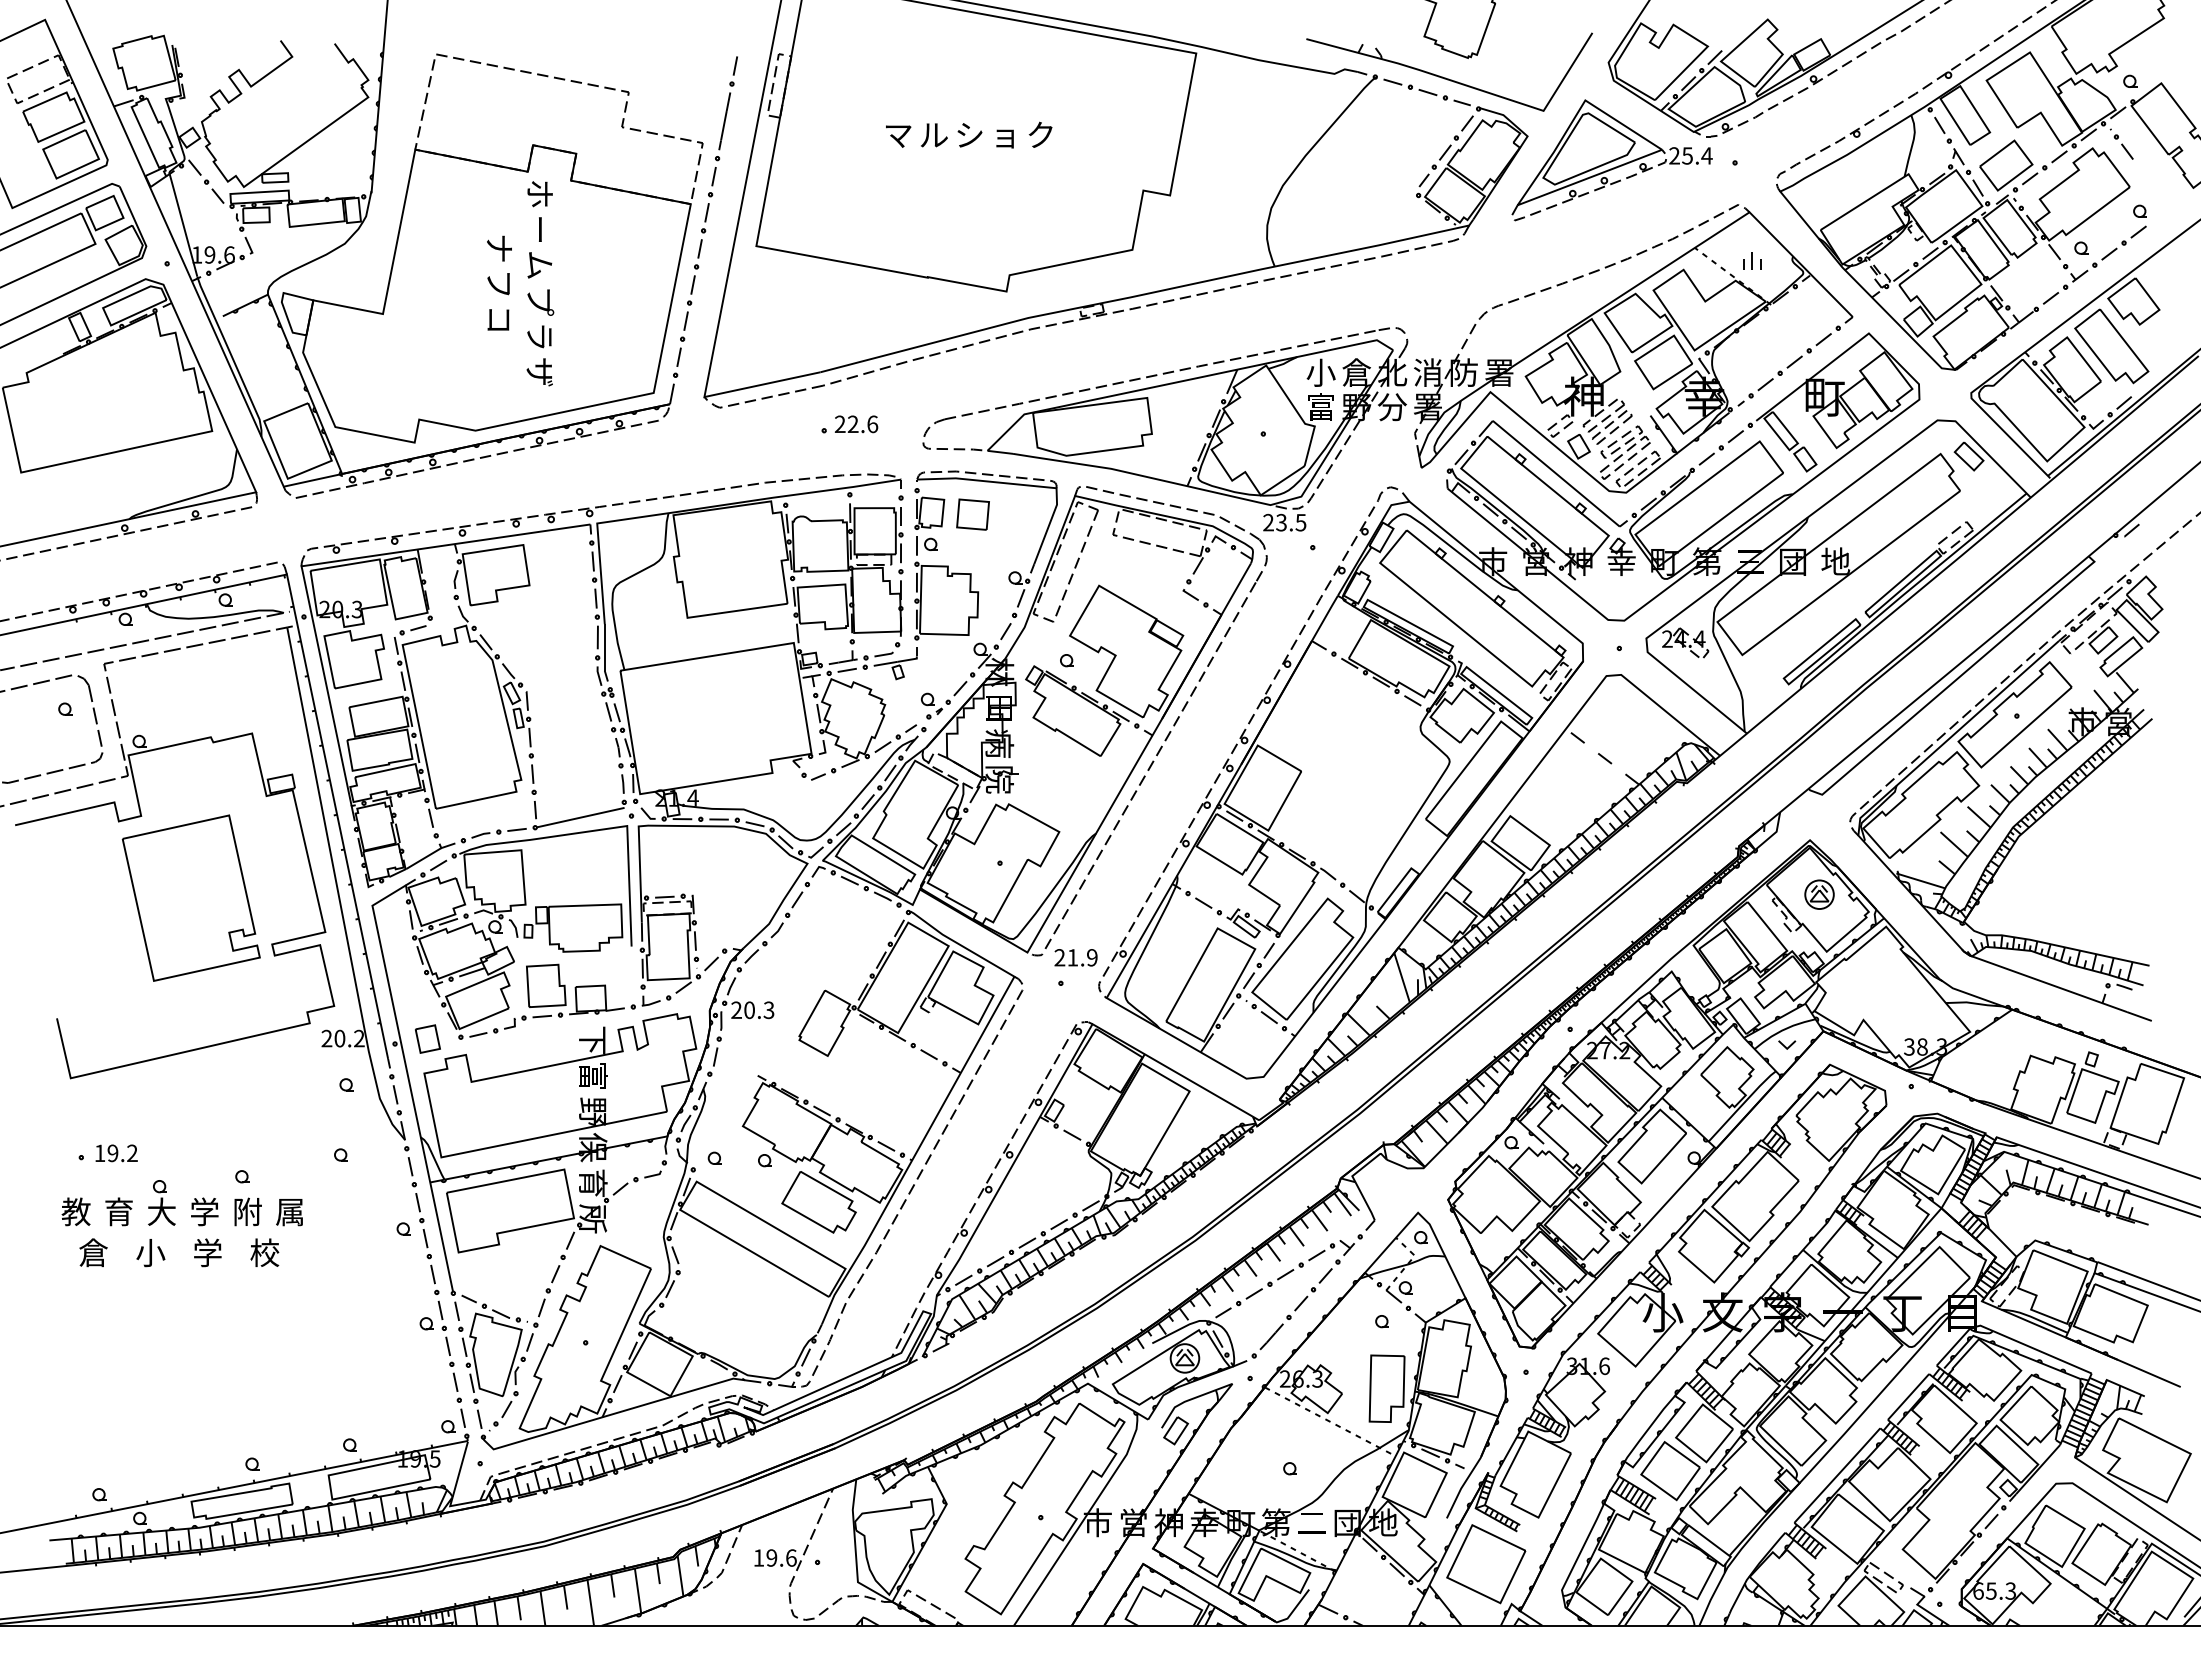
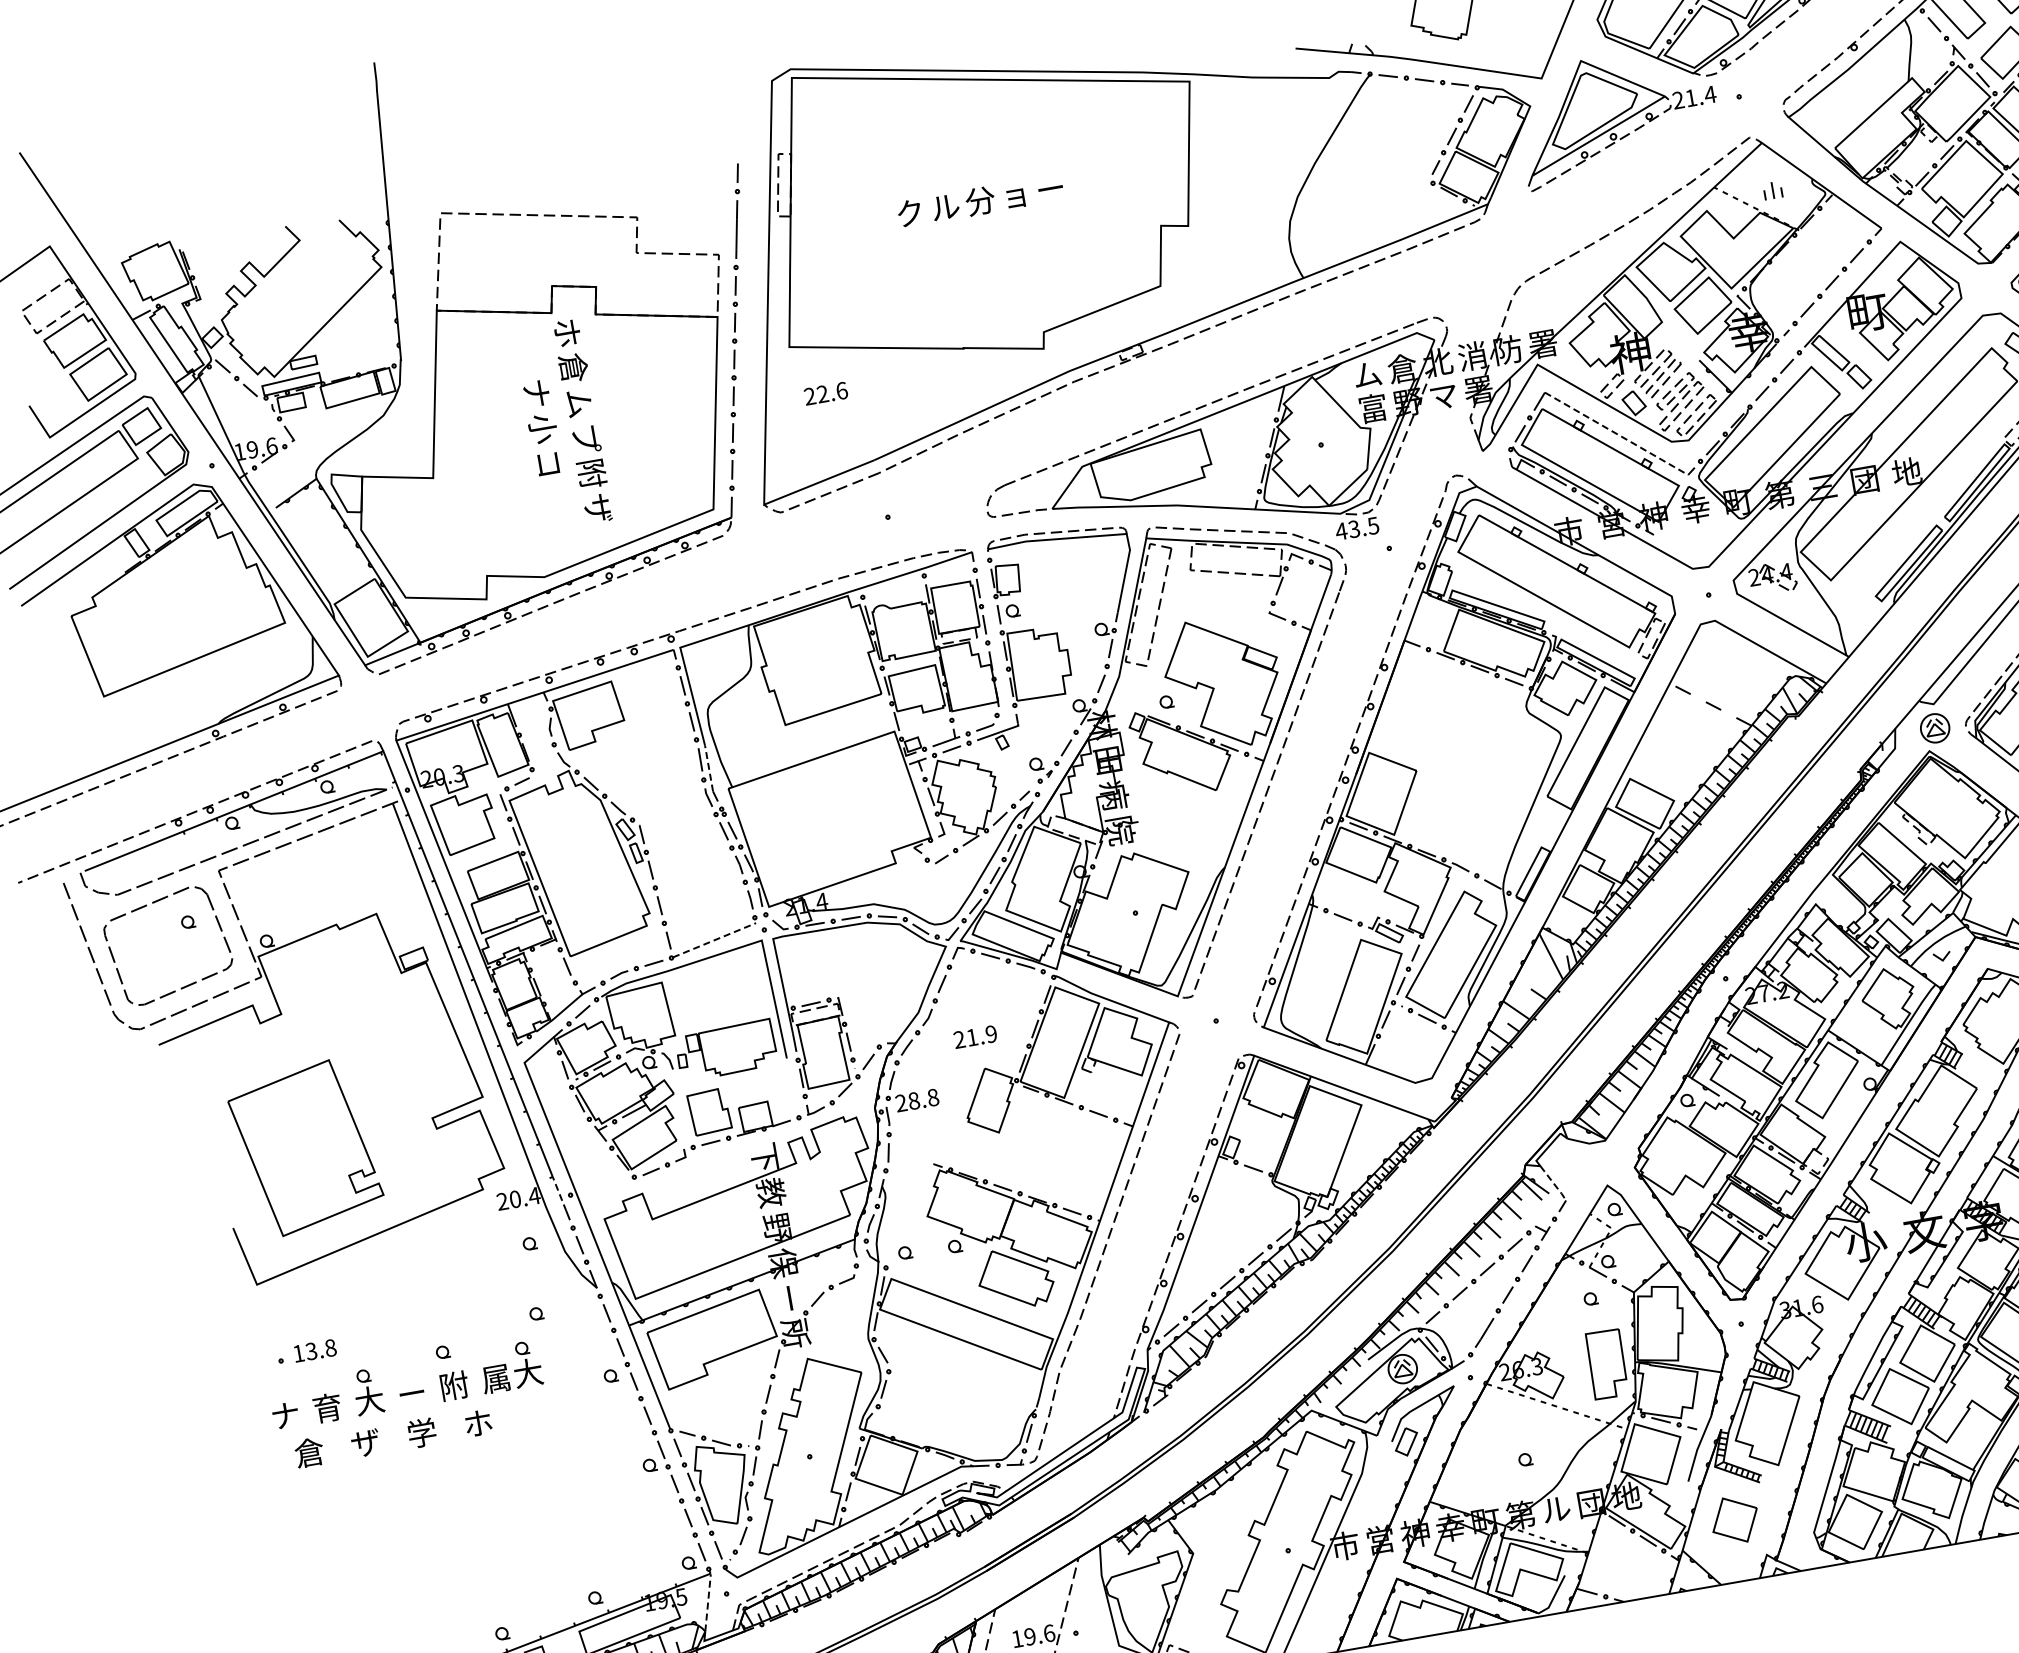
text: (898, 134) -> (910, 212), マ -> ク
text: (1040, 134) -> (1050, 188), ク -> ー
text: (969, 135) -> (980, 201), シ -> 分
text: (1687, 155) -> (1691, 97), 25.4 -> 21.4
text: (540, 229) -> (573, 367), ー -> 倉
text: (499, 283) -> (542, 428), フ -> 小
text: (540, 337) -> (592, 474), ラ -> 附
text: (1320, 372) -> (1366, 374), 小 -> ム
text: (1392, 407) -> (1443, 396), 分 -> マ
text: (856, 424) -> (826, 393), moved
line: (1556, 473) -> (1616, 433), solid -> dashed
part: (972, 514) -> (1048, 574), removed
text: (1268, 522) -> (1341, 531), 23.5 -> 43.5
line: (604, 647) -> (708, 768), solid -> dashed
line: (580, 817) -> (714, 940), solid -> dashed
part: (1819, 894) -> (1935, 728), moved
part: (190, 897) -> (304, 1147), moved
text: (1075, 957) -> (974, 1036), moved
text: (759, 1009) -> (923, 1098), 20.3 -> 28.8
text: (359, 1038) -> (534, 1195), 20.2 -> 20.4
part: (427, 1038) -> (601, 1184), removed
line: (384, 1040) -> (559, 1193), solid -> dashed
text: (593, 1075) -> (771, 1192), 富 -> 教
text: (122, 1153) -> (320, 1349), 19.2 -> 13.8
text: (593, 1182) -> (789, 1297), 育 -> ー
part: (322, 1202) -> (526, 1363), added
line: (1366, 1202) -> (1554, 1184), solid -> dashed
text: (75, 1211) -> (284, 1415), 教 -> ナ
text: (204, 1211) -> (411, 1392), 学 -> ー
text: (264, 1252) -> (477, 1423), 校 -> ホ
text: (150, 1253) -> (365, 1443), 小 -> ザ
line: (460, 1469) -> (708, 1603), solid -> dashed
text: (1311, 1523) -> (1555, 1509), 二 -> ル
part: (1486, 1564) -> (1735, 1520), size x0.6

